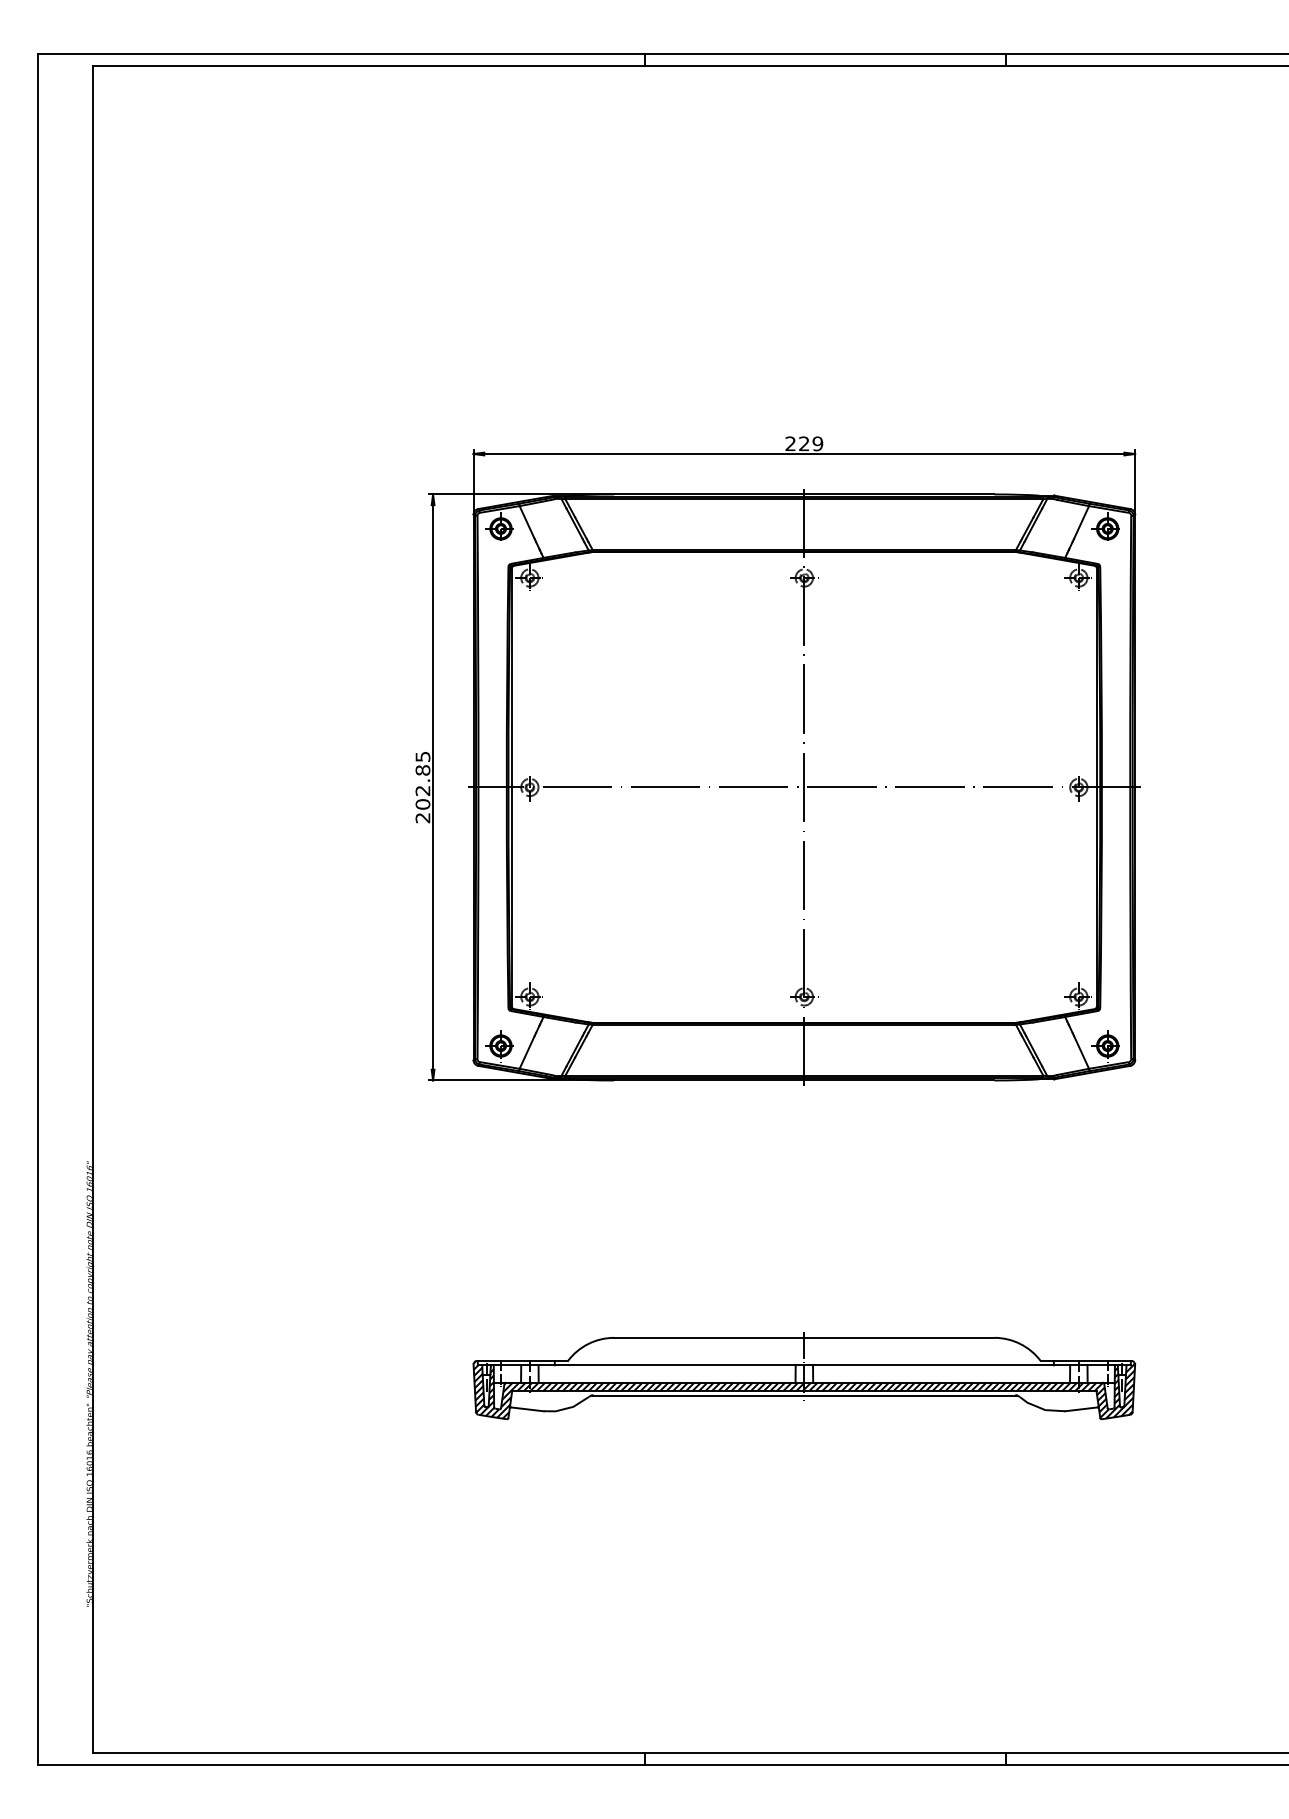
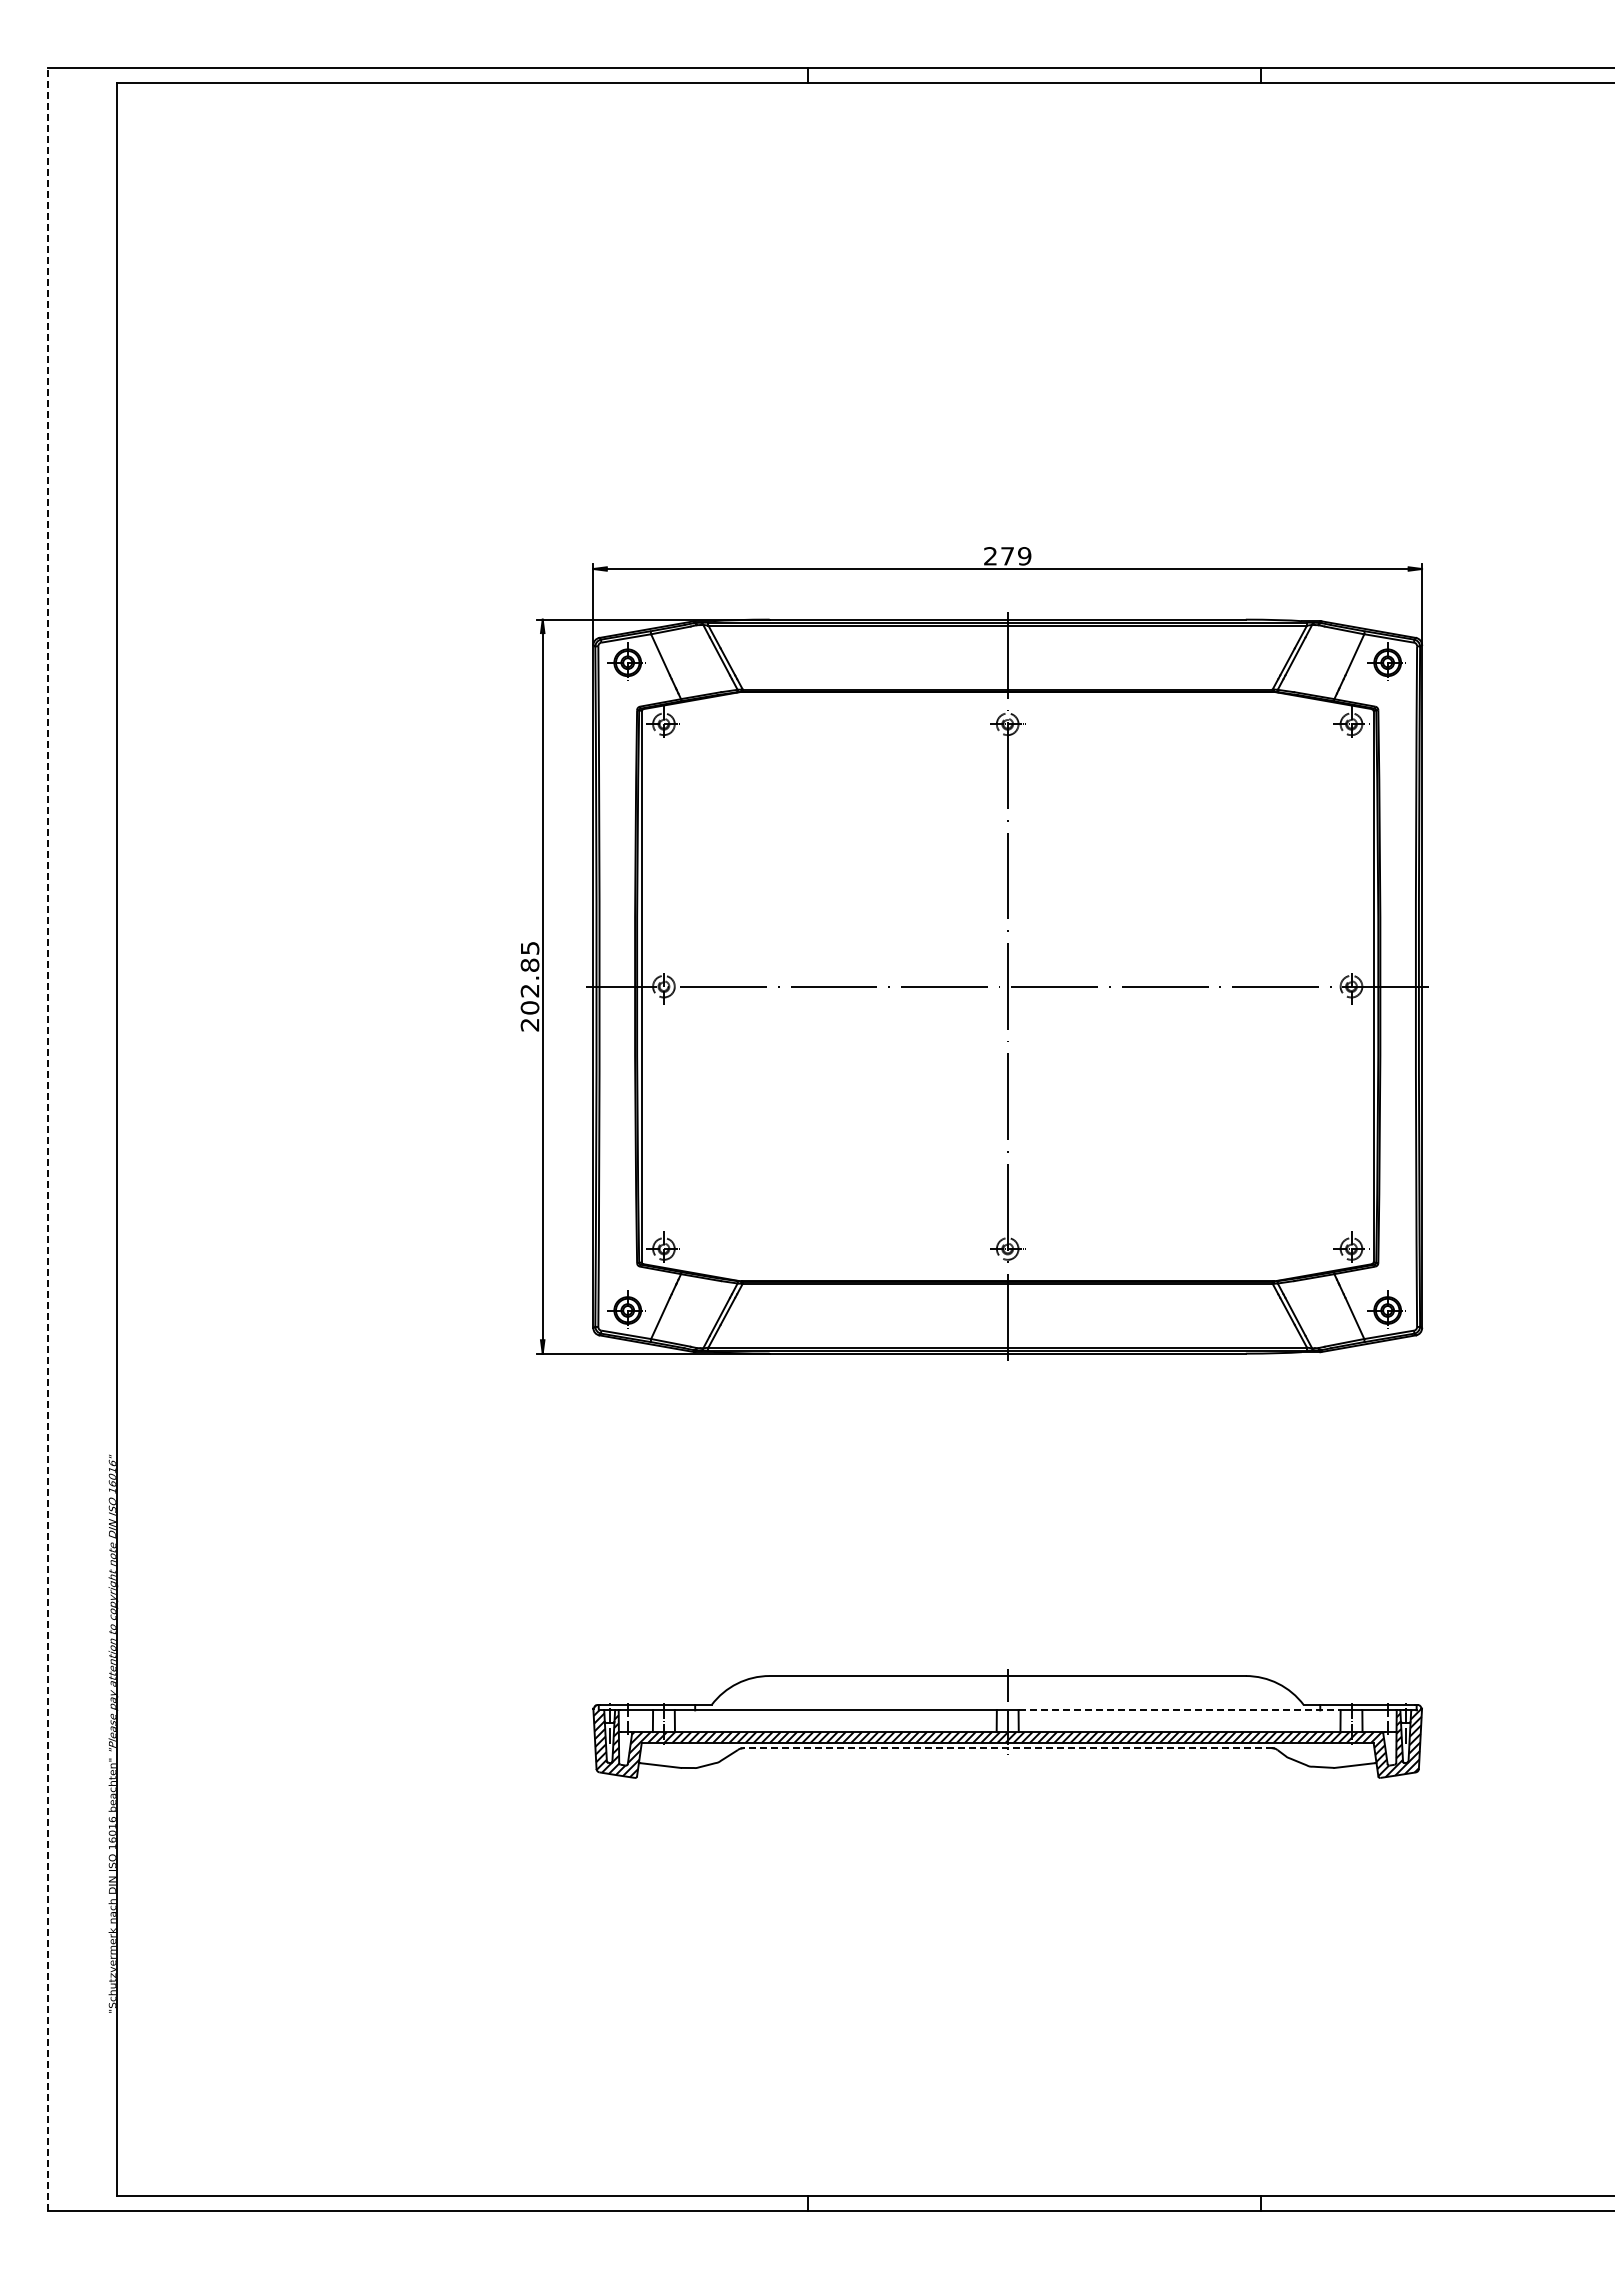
text: (804, 444) -> (1007, 556), 229 -> 279
line: (38, 909) -> (48, 1139), solid -> dashed
line: (942, 1365) -> (1180, 1710), solid -> dashed
line: (804, 1395) -> (1007, 1748), solid -> dashed

